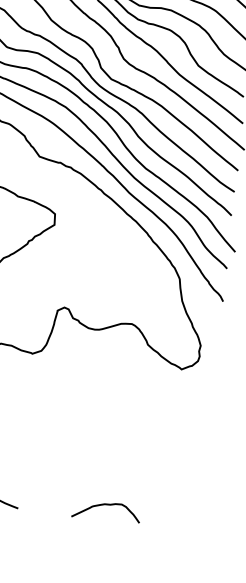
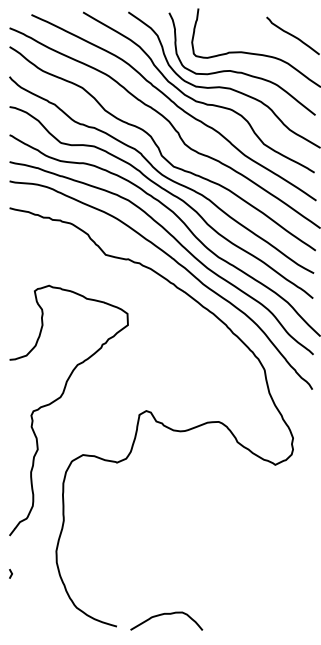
curve: (106, 505) -> (166, 614), moved

